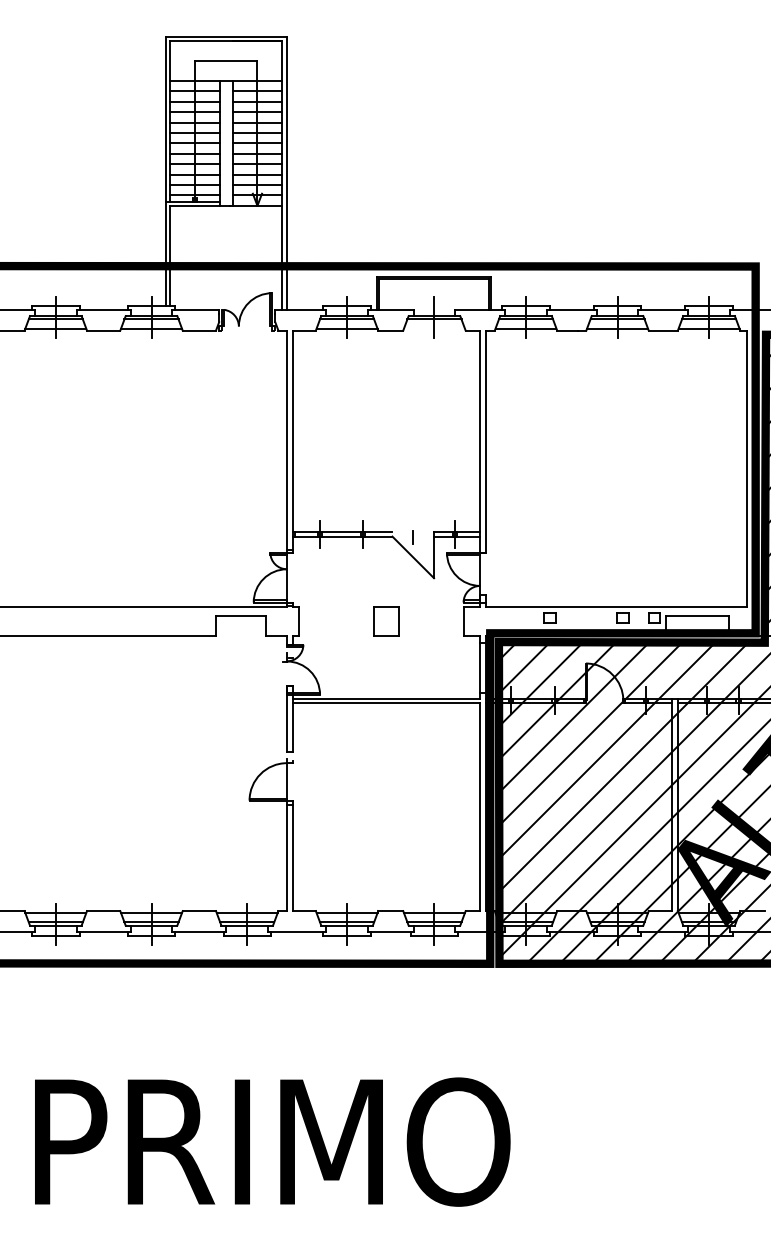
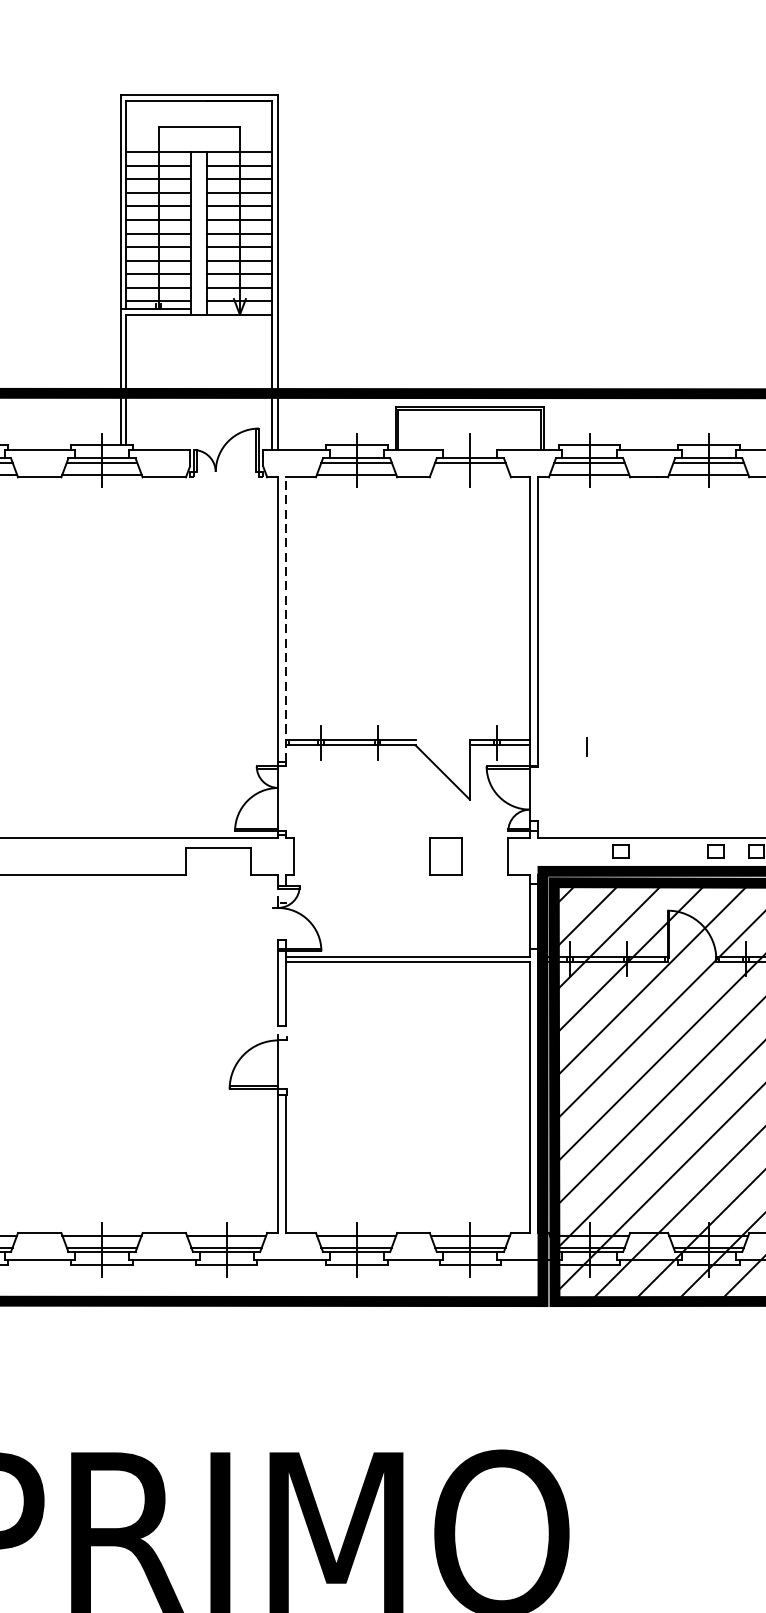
line: (293, 439) -> (286, 619), solid -> dashed
line: (412, 537) -> (586, 746), moved
part: (386, 621) -> (445, 855), moved

